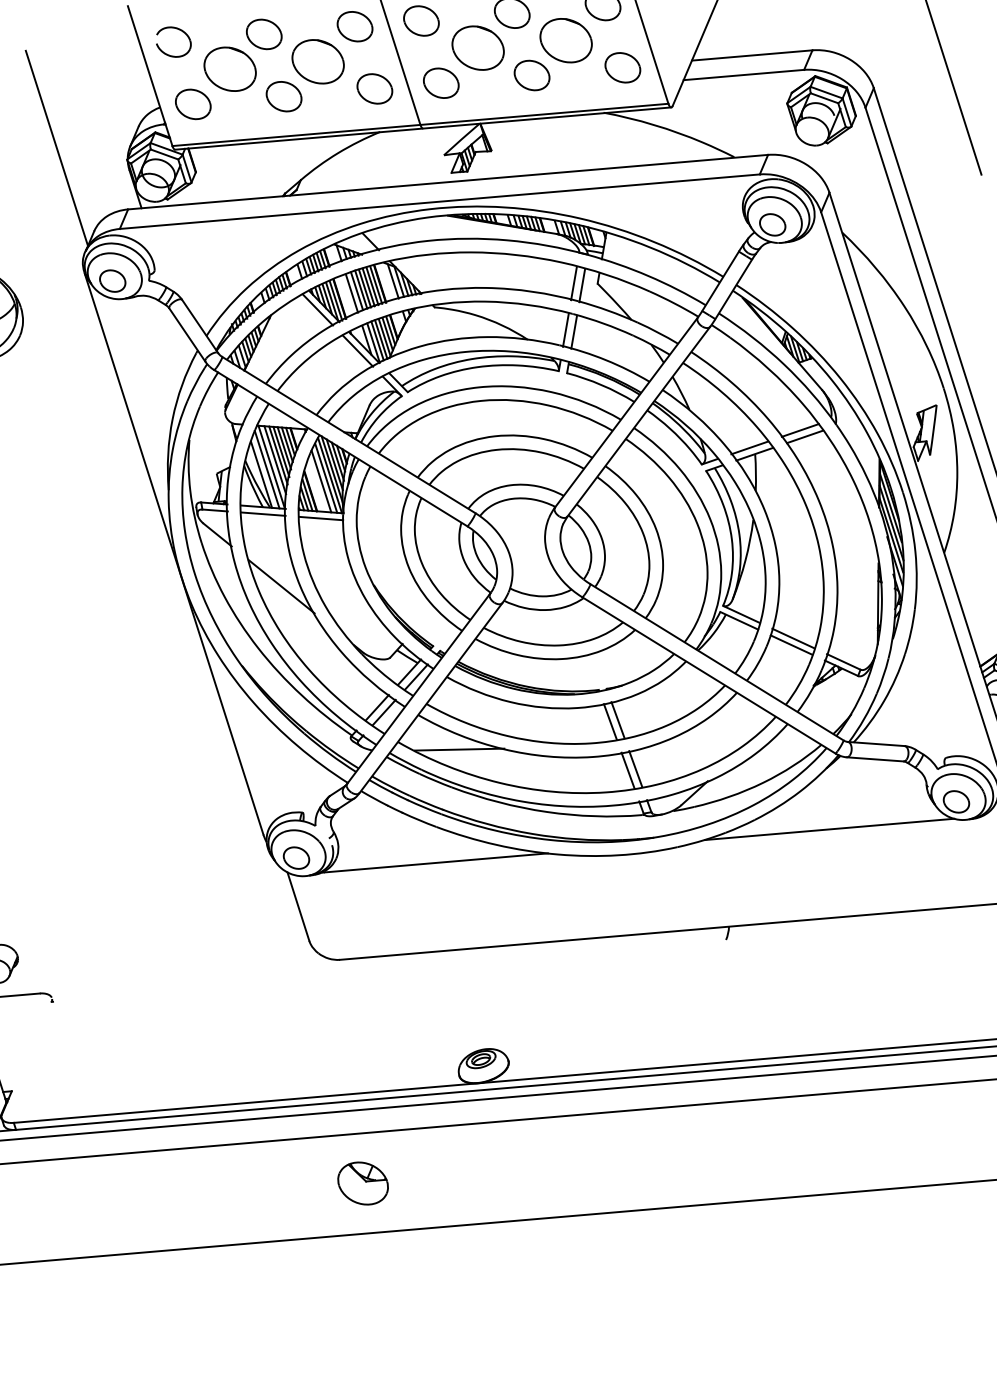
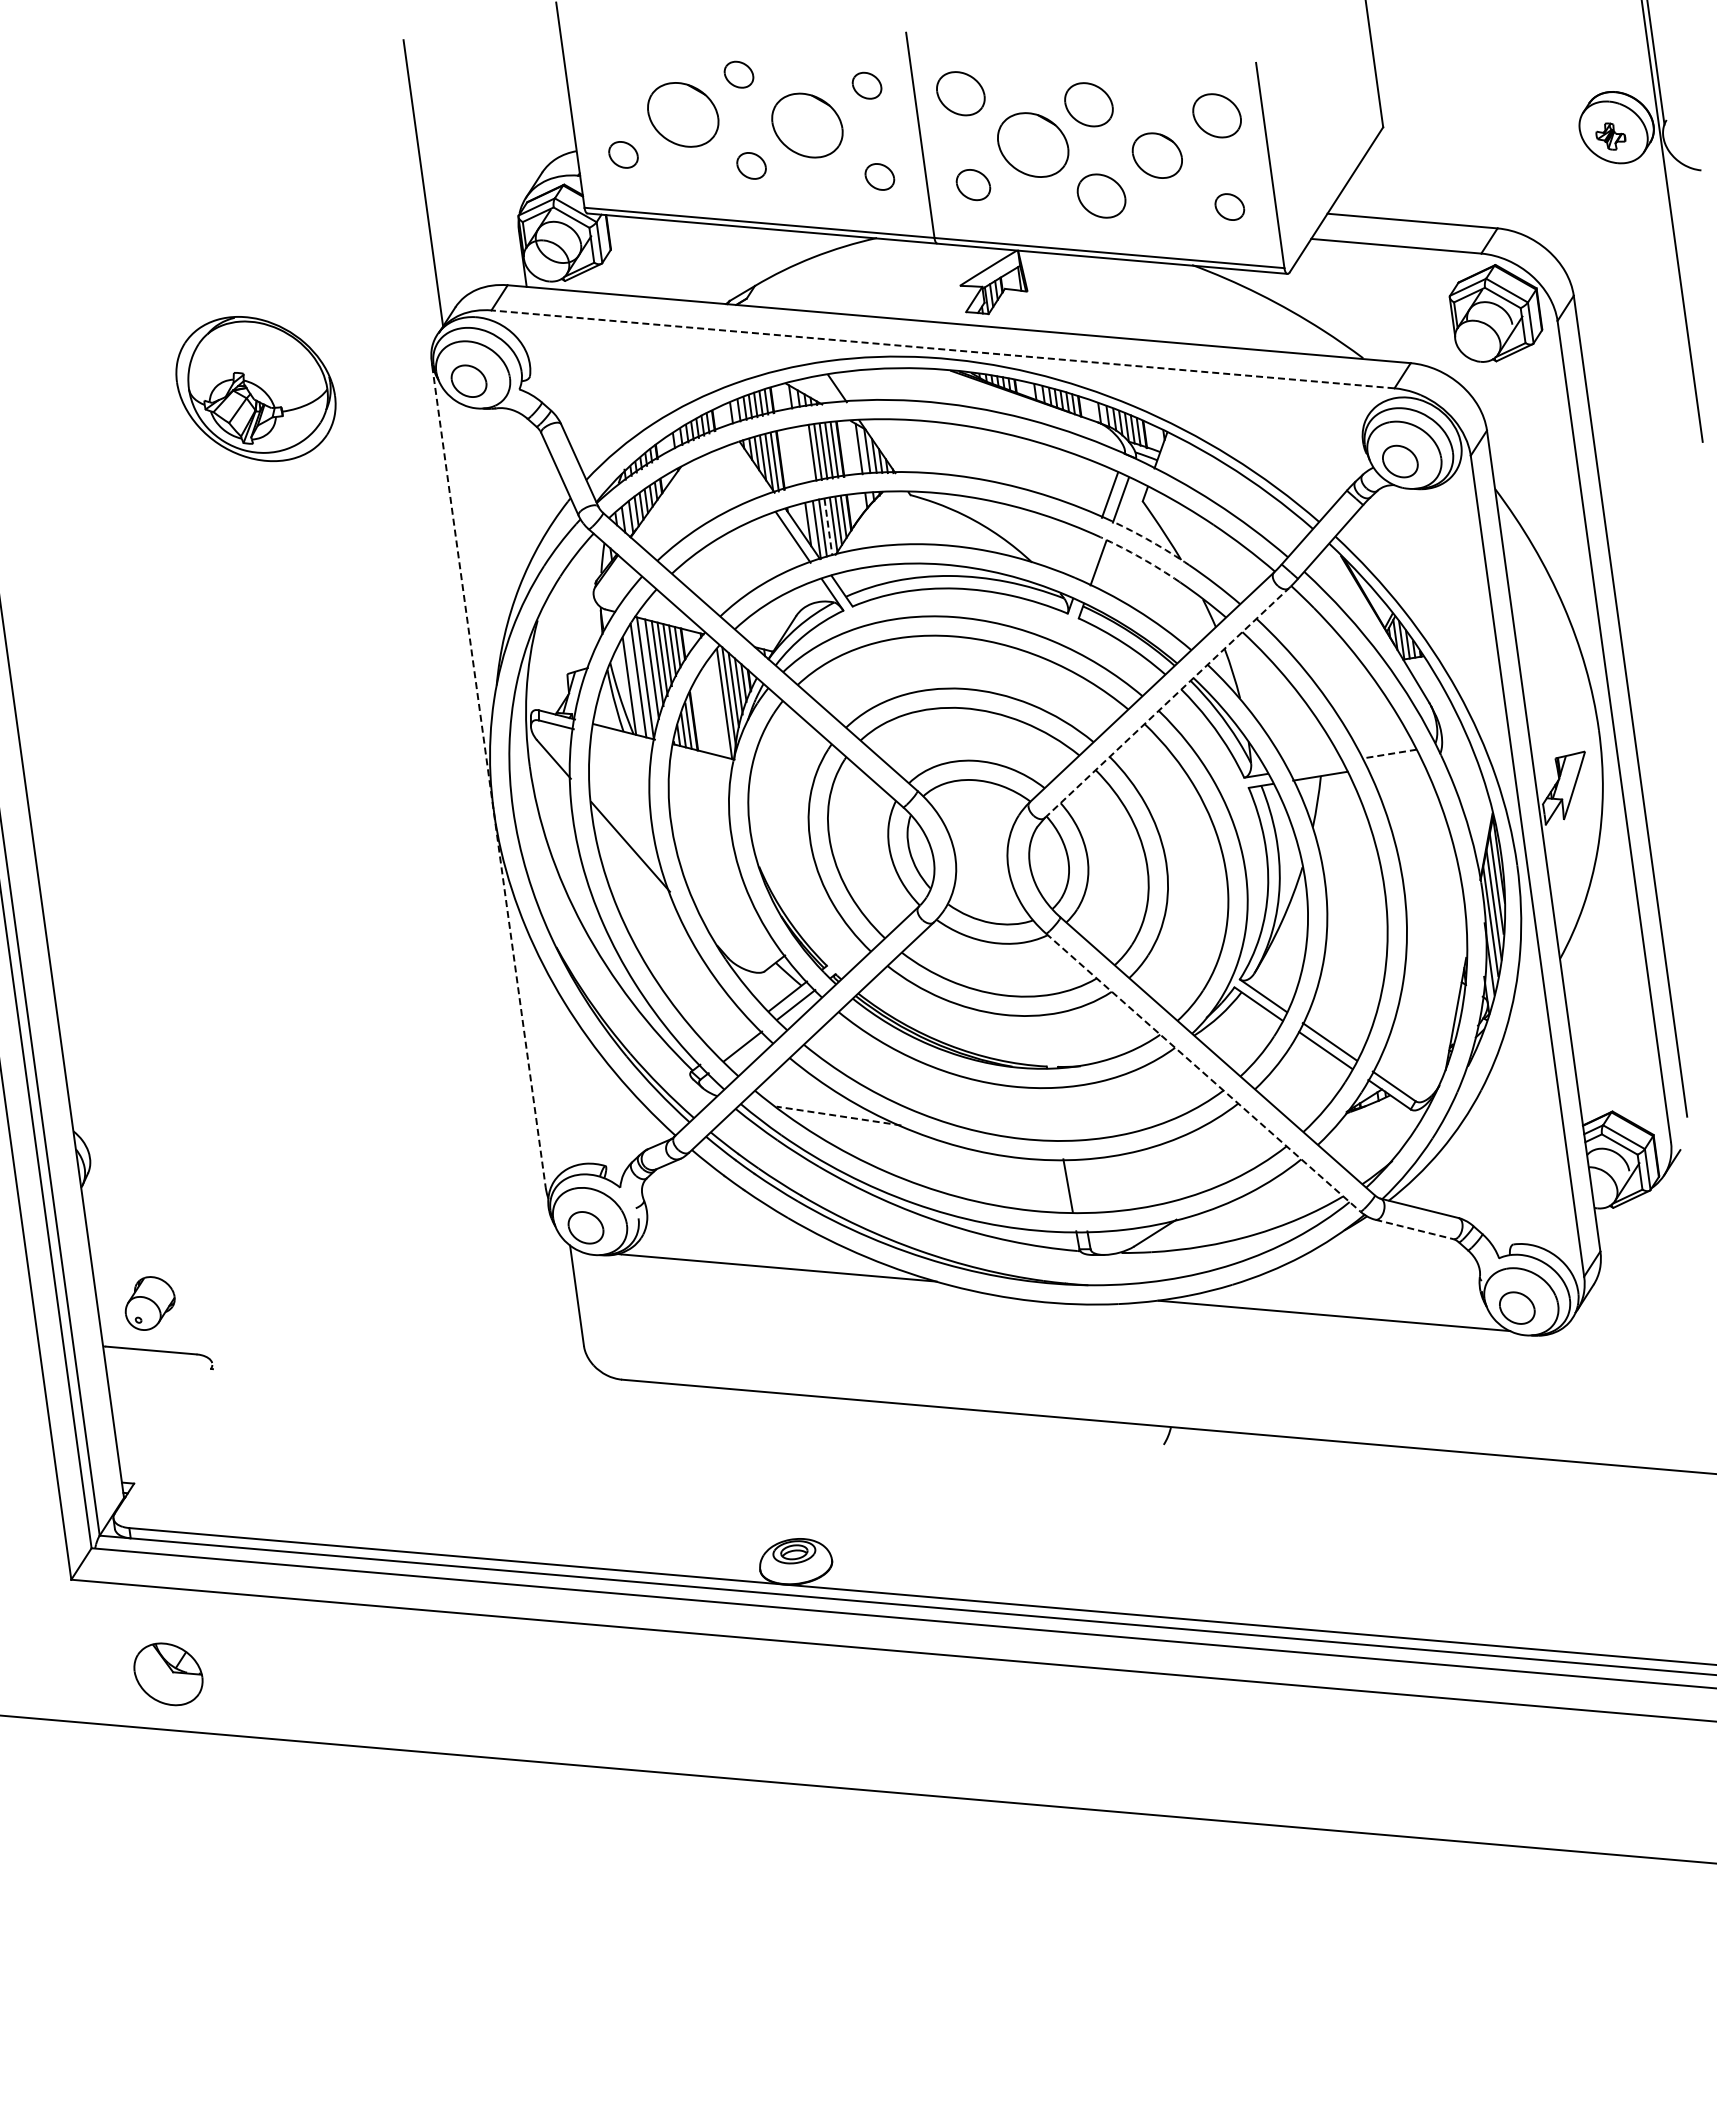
part: (354, 26) -> (866, 85), size x0.6
part: (263, 34) -> (738, 74), size x0.6
part: (566, 40) -> (1157, 155), size x0.7
part: (166, 53) -> (598, 77), removed
part: (622, 67) -> (1229, 206), size x0.6
part: (441, 82) -> (973, 184), size x0.7
part: (374, 88) -> (879, 176), size x0.6
part: (283, 96) -> (751, 165), size x0.6
part: (193, 104) -> (623, 154), size x0.6
line: (439, 201) -> (942, 349), solid -> dashed
line: (357, 290) -> (806, 453), removed
line: (351, 293) -> (798, 455), removed
line: (317, 309) -> (747, 470), removed
arc: (608, 310) -> (1151, 541), solid -> dashed
arc: (603, 323) -> (1141, 558), solid -> dashed
line: (565, 330) -> (1087, 558), removed
line: (381, 339) -> (828, 527), solid -> dashed
line: (638, 422) -> (1166, 703), solid -> dashed
line: (800, 430) -> (1389, 754), solid -> dashed
line: (805, 436) -> (1394, 763), removed
line: (749, 447) -> (1314, 765), removed
line: (326, 478) -> (718, 706), removed
line: (320, 481) -> (710, 709), removed
line: (263, 514) -> (622, 741), removed
line: (320, 518) -> (701, 761), removed
line: (174, 555) -> (489, 777), solid -> dashed
line: (708, 675) -> (1203, 1072), solid -> dashed
line: (377, 707) -> (734, 1037), removed
line: (618, 719) -> (1066, 1112), removed
line: (609, 721) -> (1054, 1113), removed
line: (459, 749) -> (838, 1116), solid -> dashed
line: (875, 759) -> (1414, 1229), solid -> dashed
line: (635, 769) -> (1078, 1185), removed
part: (363, 1183) -> (168, 1674), moved

